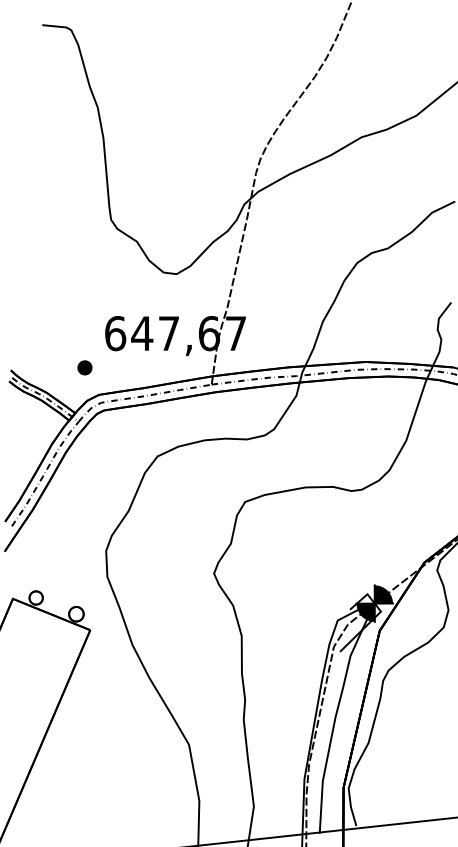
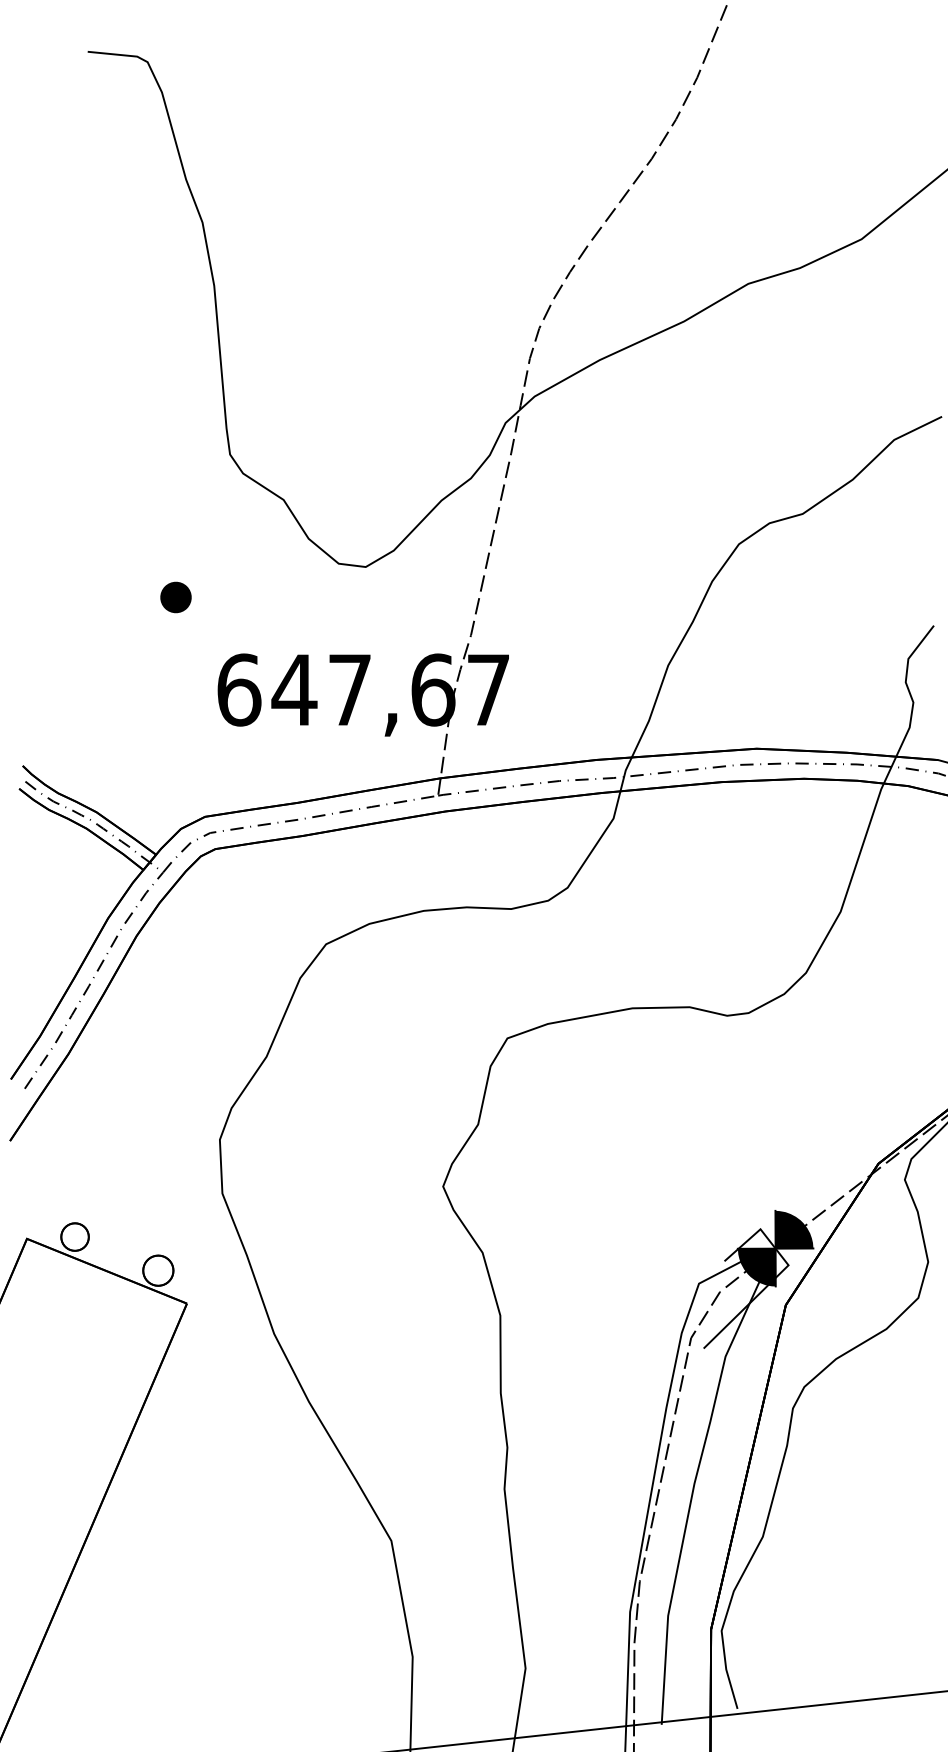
part: (84, 367) -> (175, 596), moved

